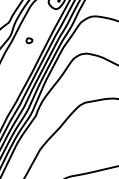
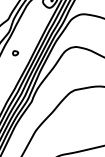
part: (29, 40) -> (15, 53), moved

